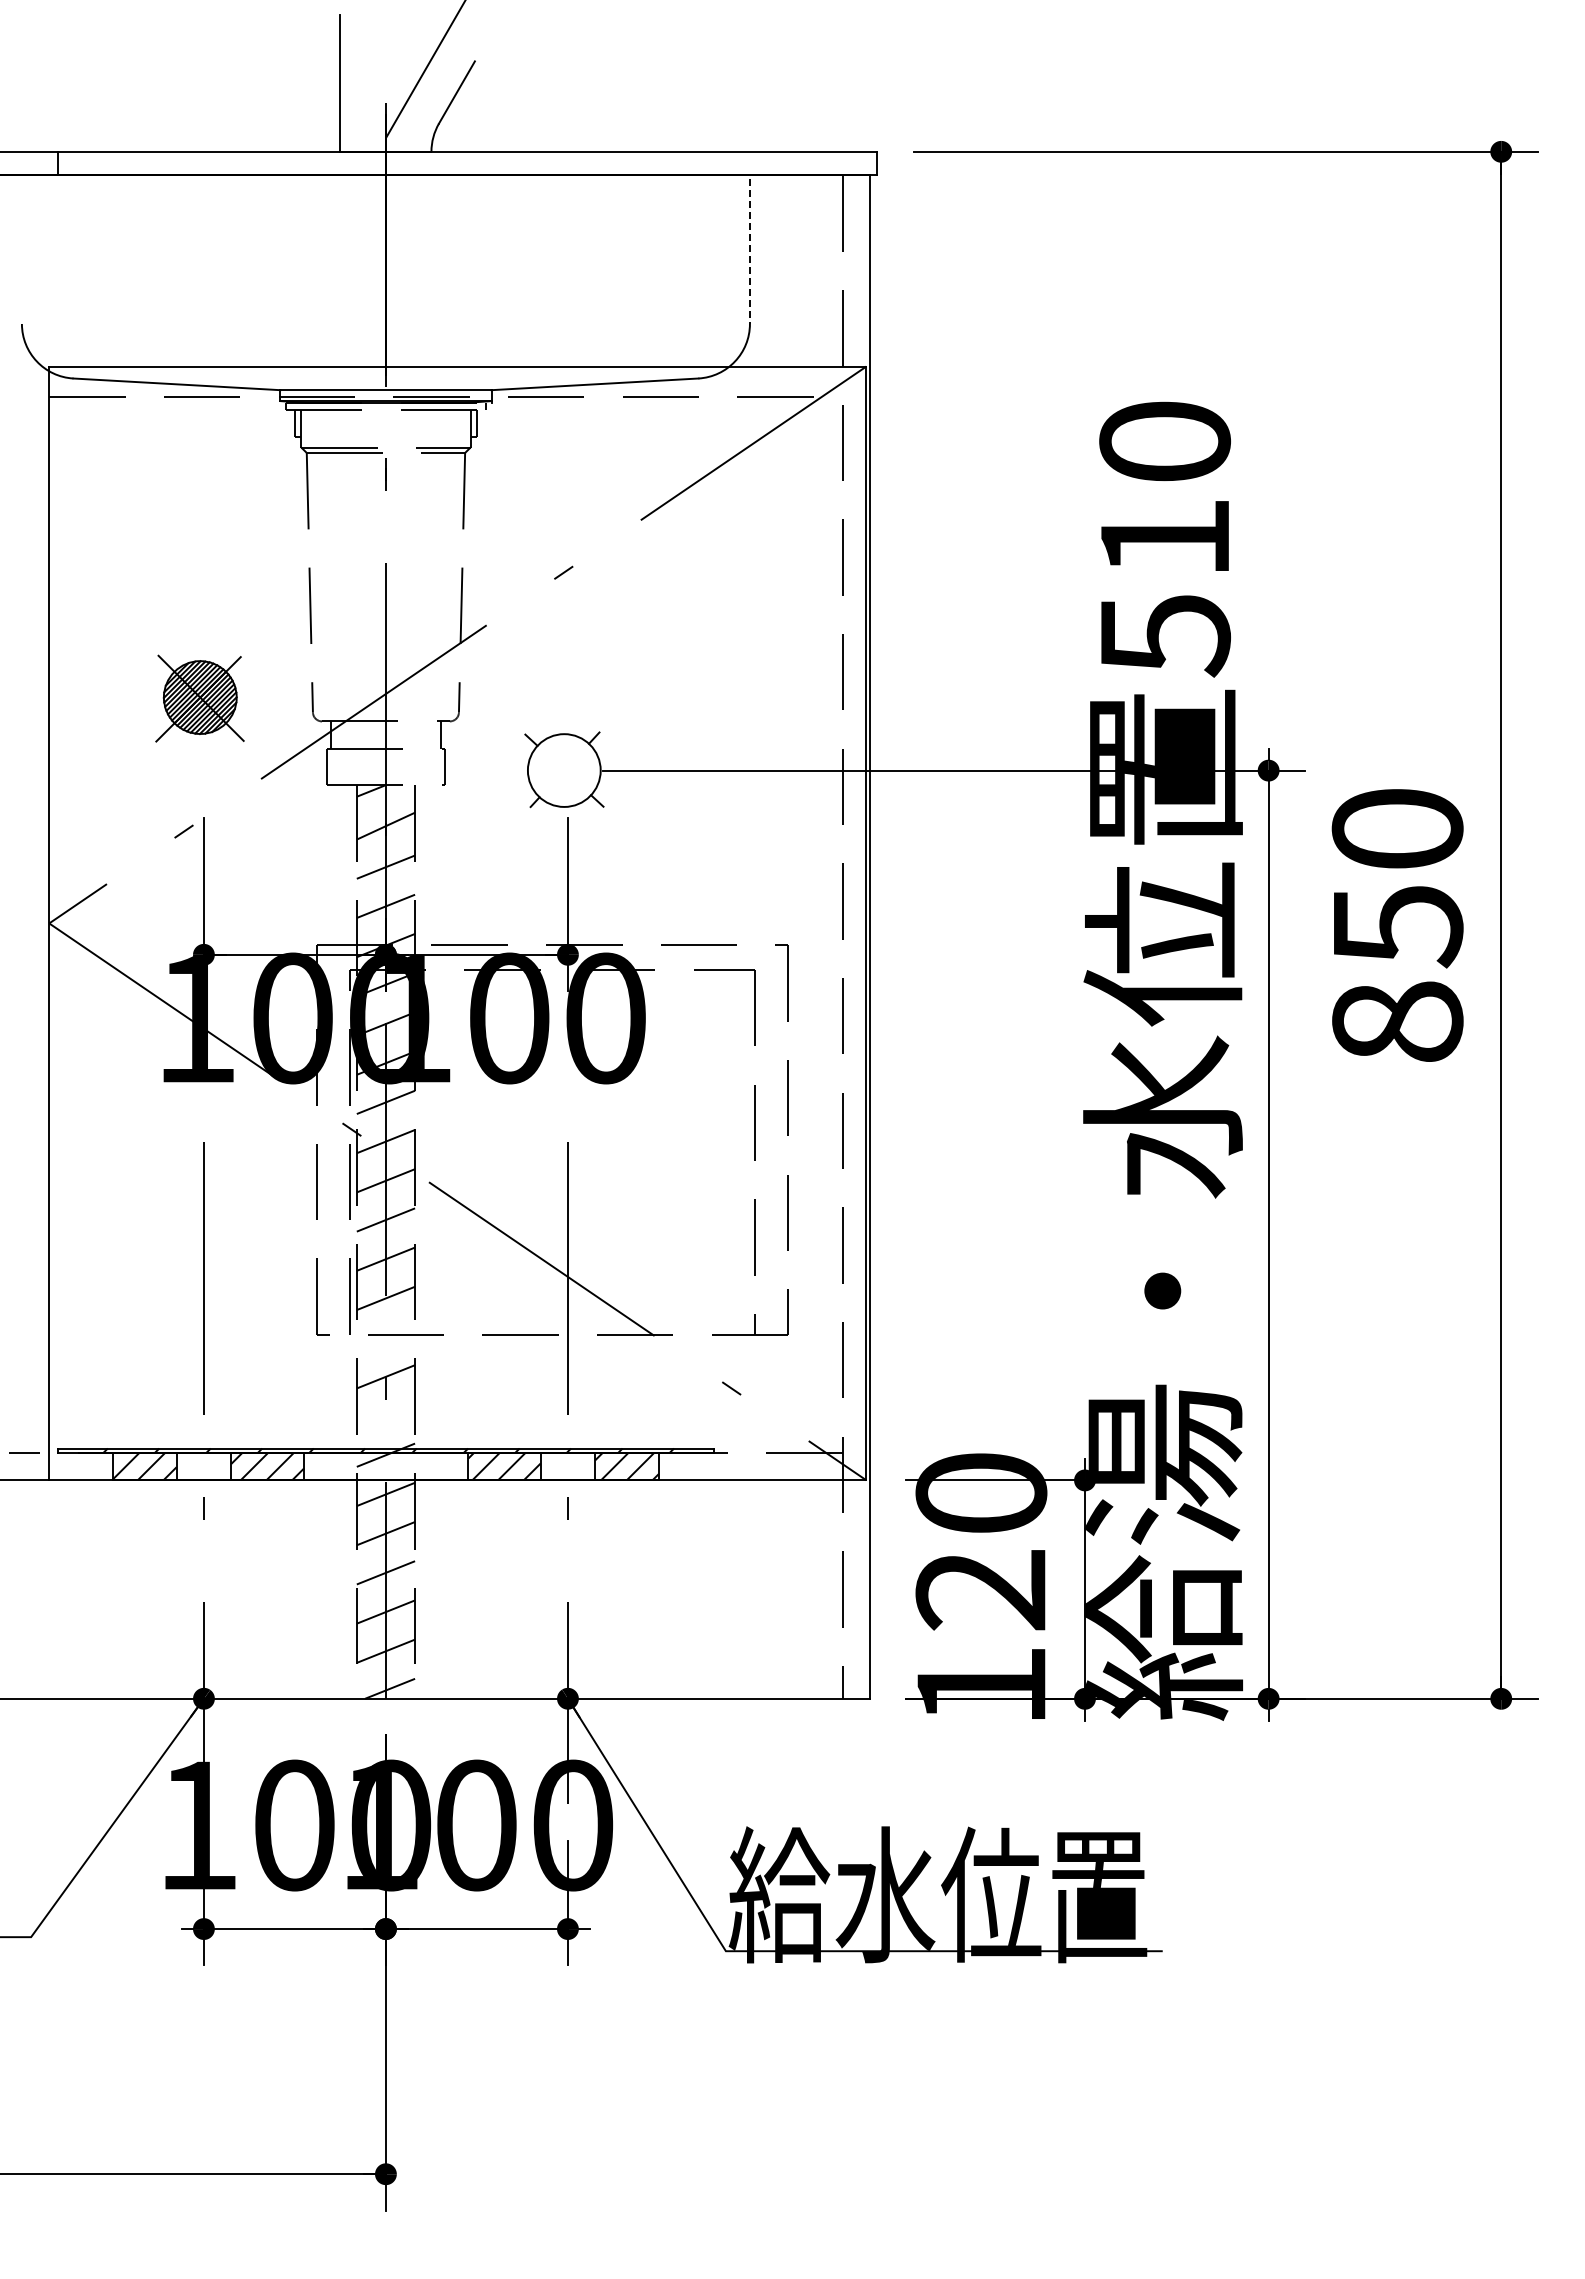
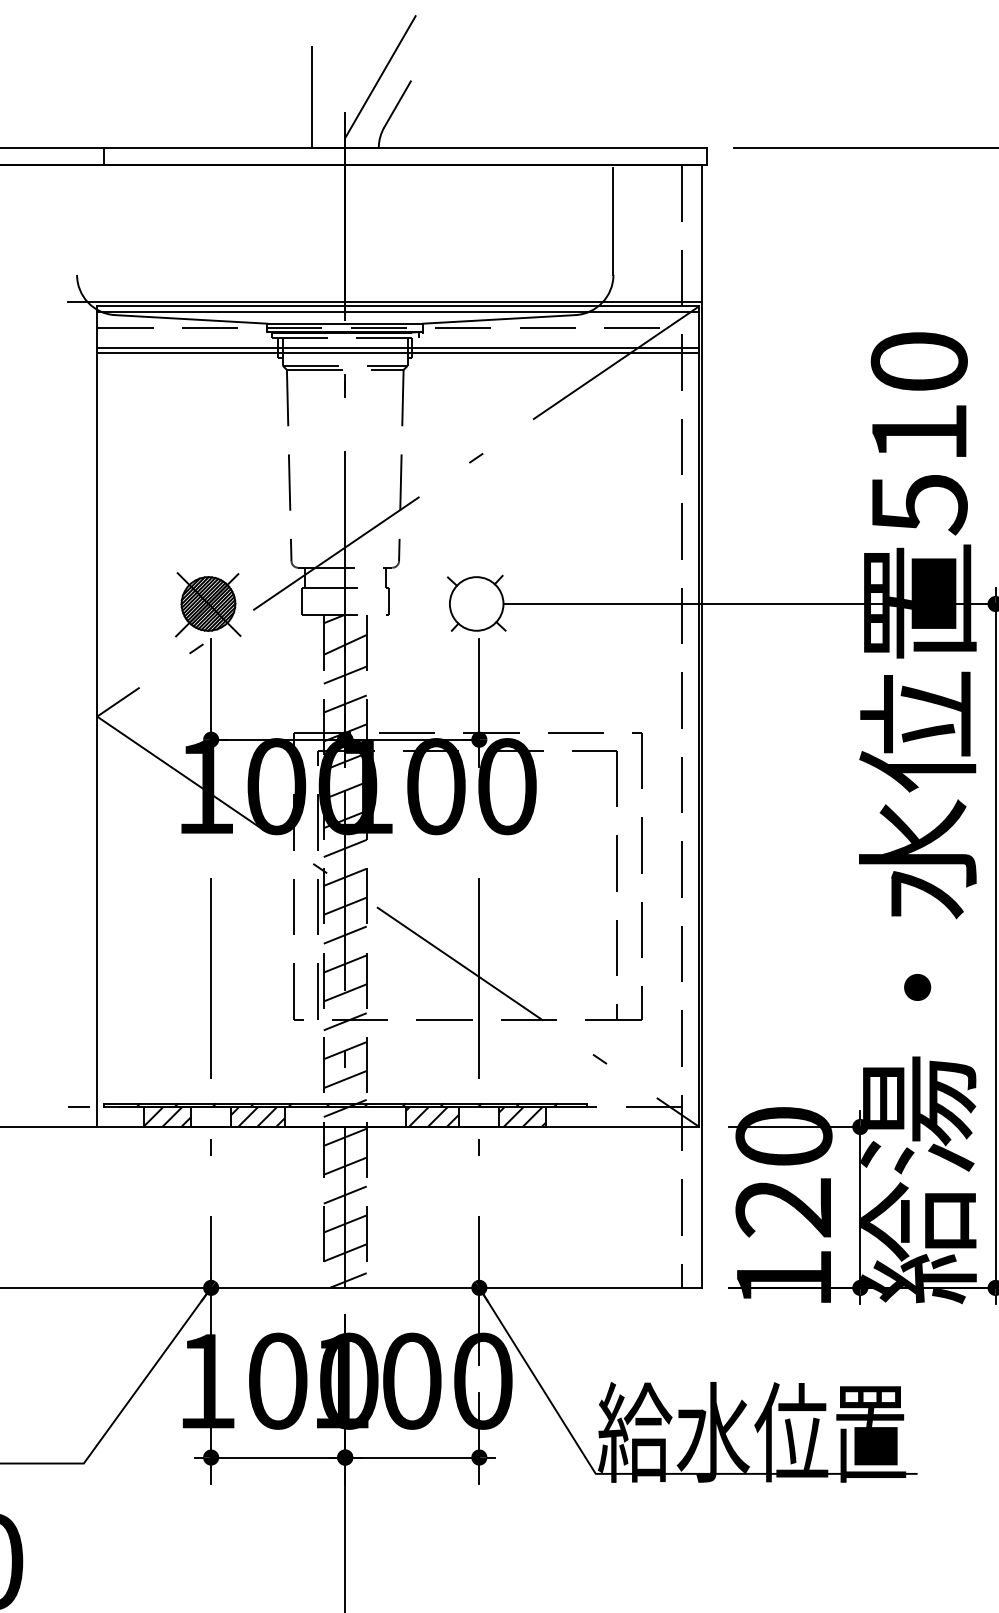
line: (749, 252) -> (613, 222), dashed -> solid
line: (439, 361) -> (384, 302), added
line: (457, 373) -> (397, 311), added
line: (457, 422) -> (397, 347), added
line: (457, 430) -> (397, 353), added
part: (199, 698) -> (207, 604), moved
line: (385, 1337) -> (344, 1021), added
line: (385, 1415) -> (344, 1079), added

